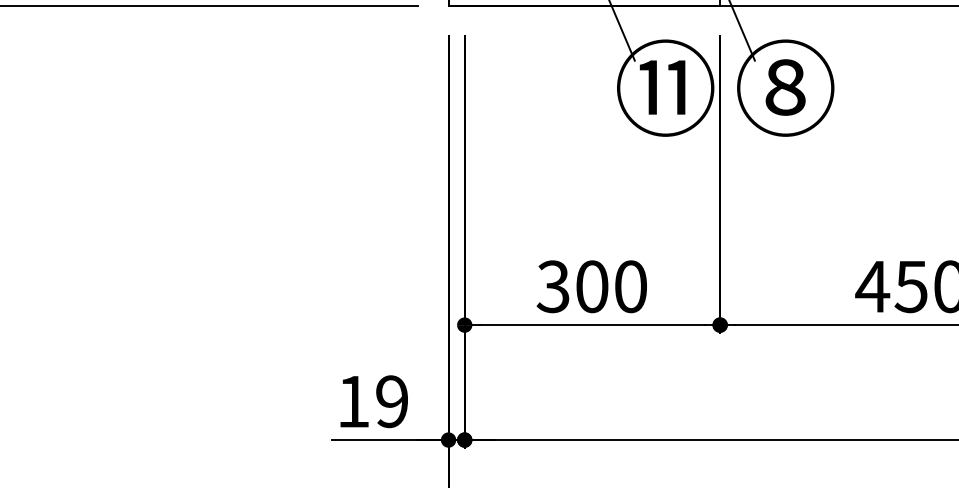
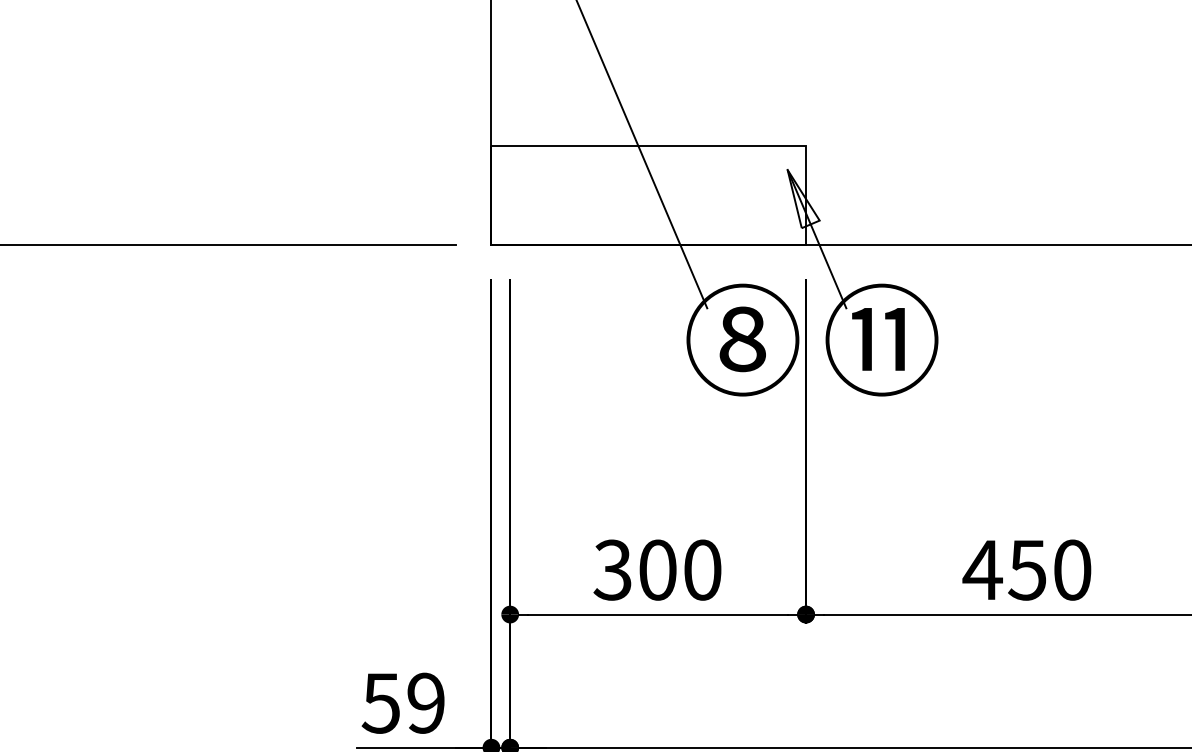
text: (662, 87) -> (739, 339), ⑪ -> ⑧
text: (782, 87) -> (878, 339), ⑧ -> ⑪
text: (352, 401) -> (380, 703), 19 -> 59

